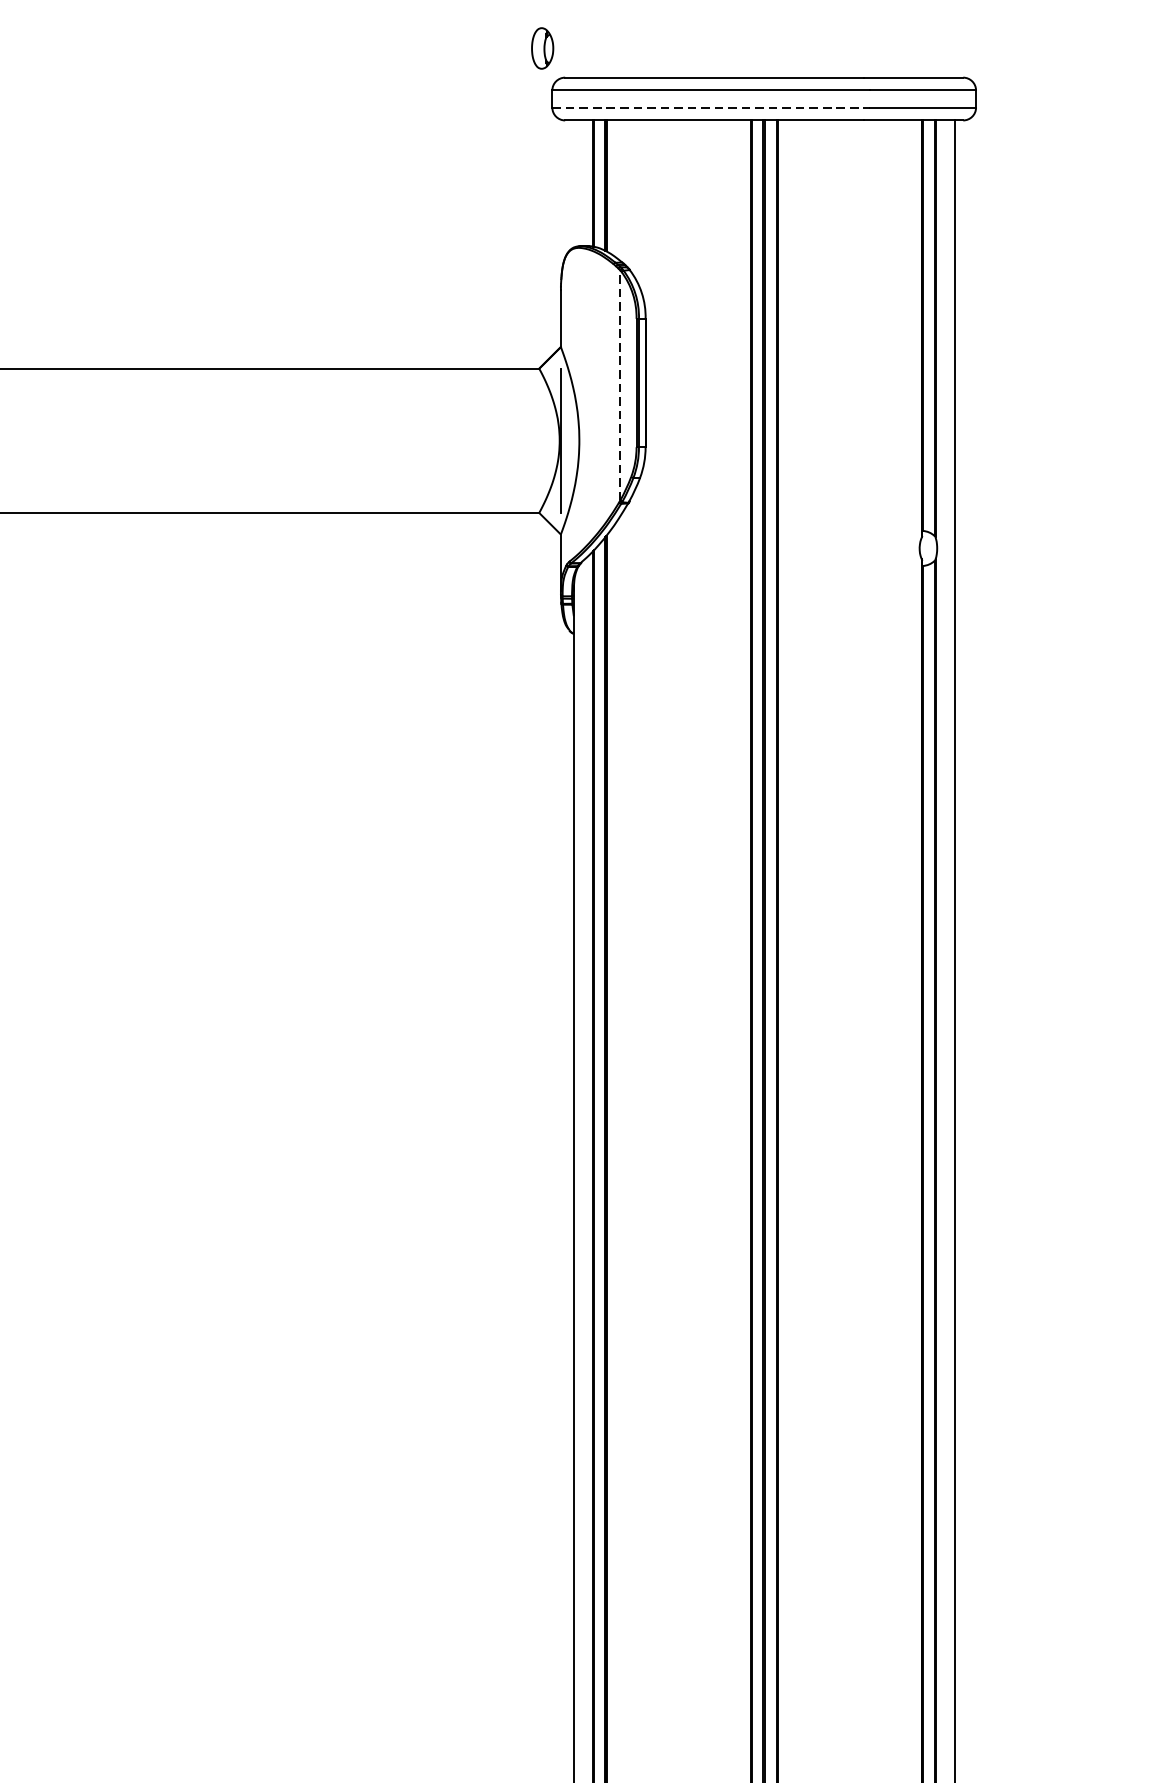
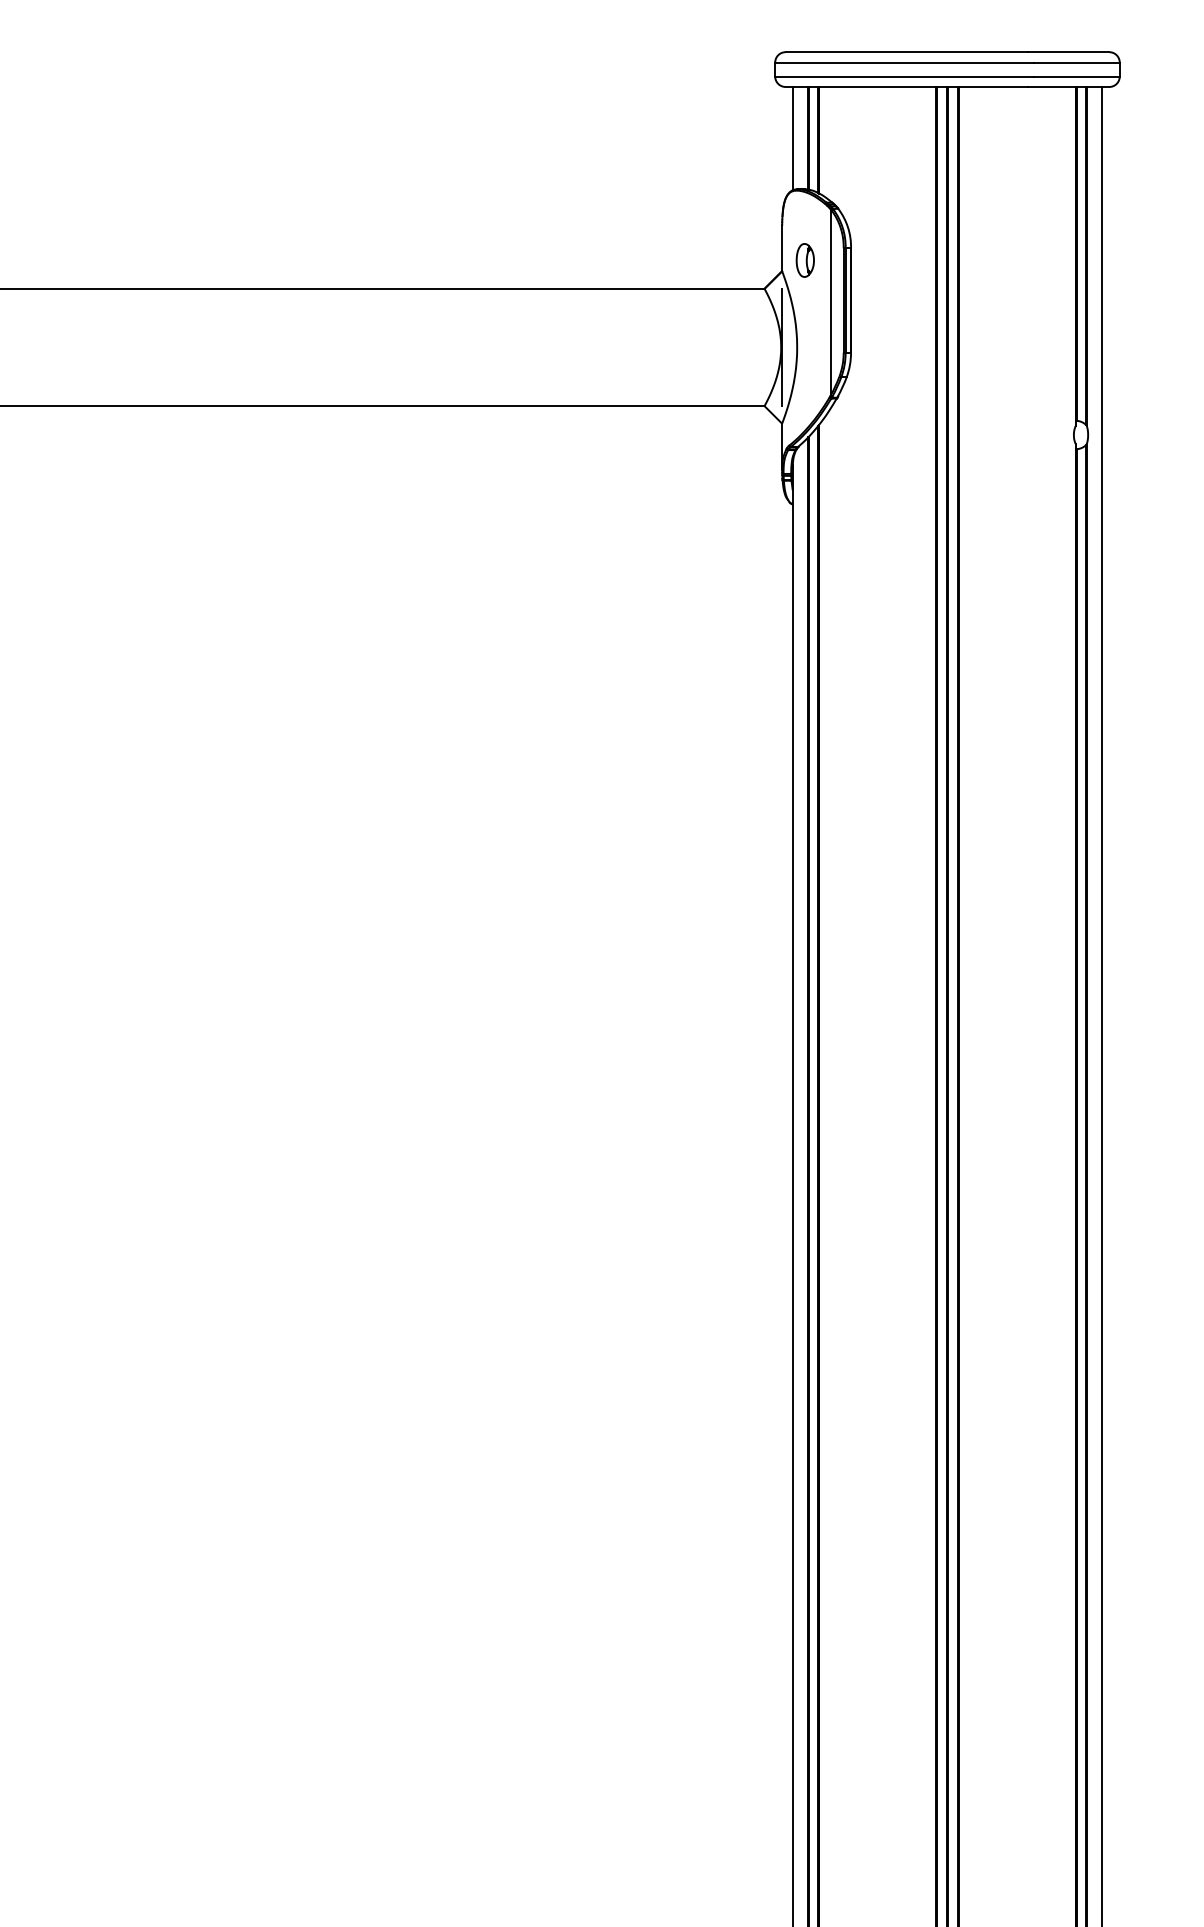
part: (541, 48) -> (804, 260), moved
line: (711, 107) -> (904, 76), dashed -> solid
line: (573, 183) -> (792, 138), added
line: (620, 385) -> (830, 302), dashed -> solid

